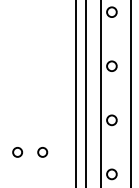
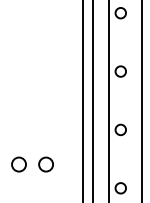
circle: (17, 152) -> (18, 164), size x1.43
circle: (42, 152) -> (45, 164), size x1.43

